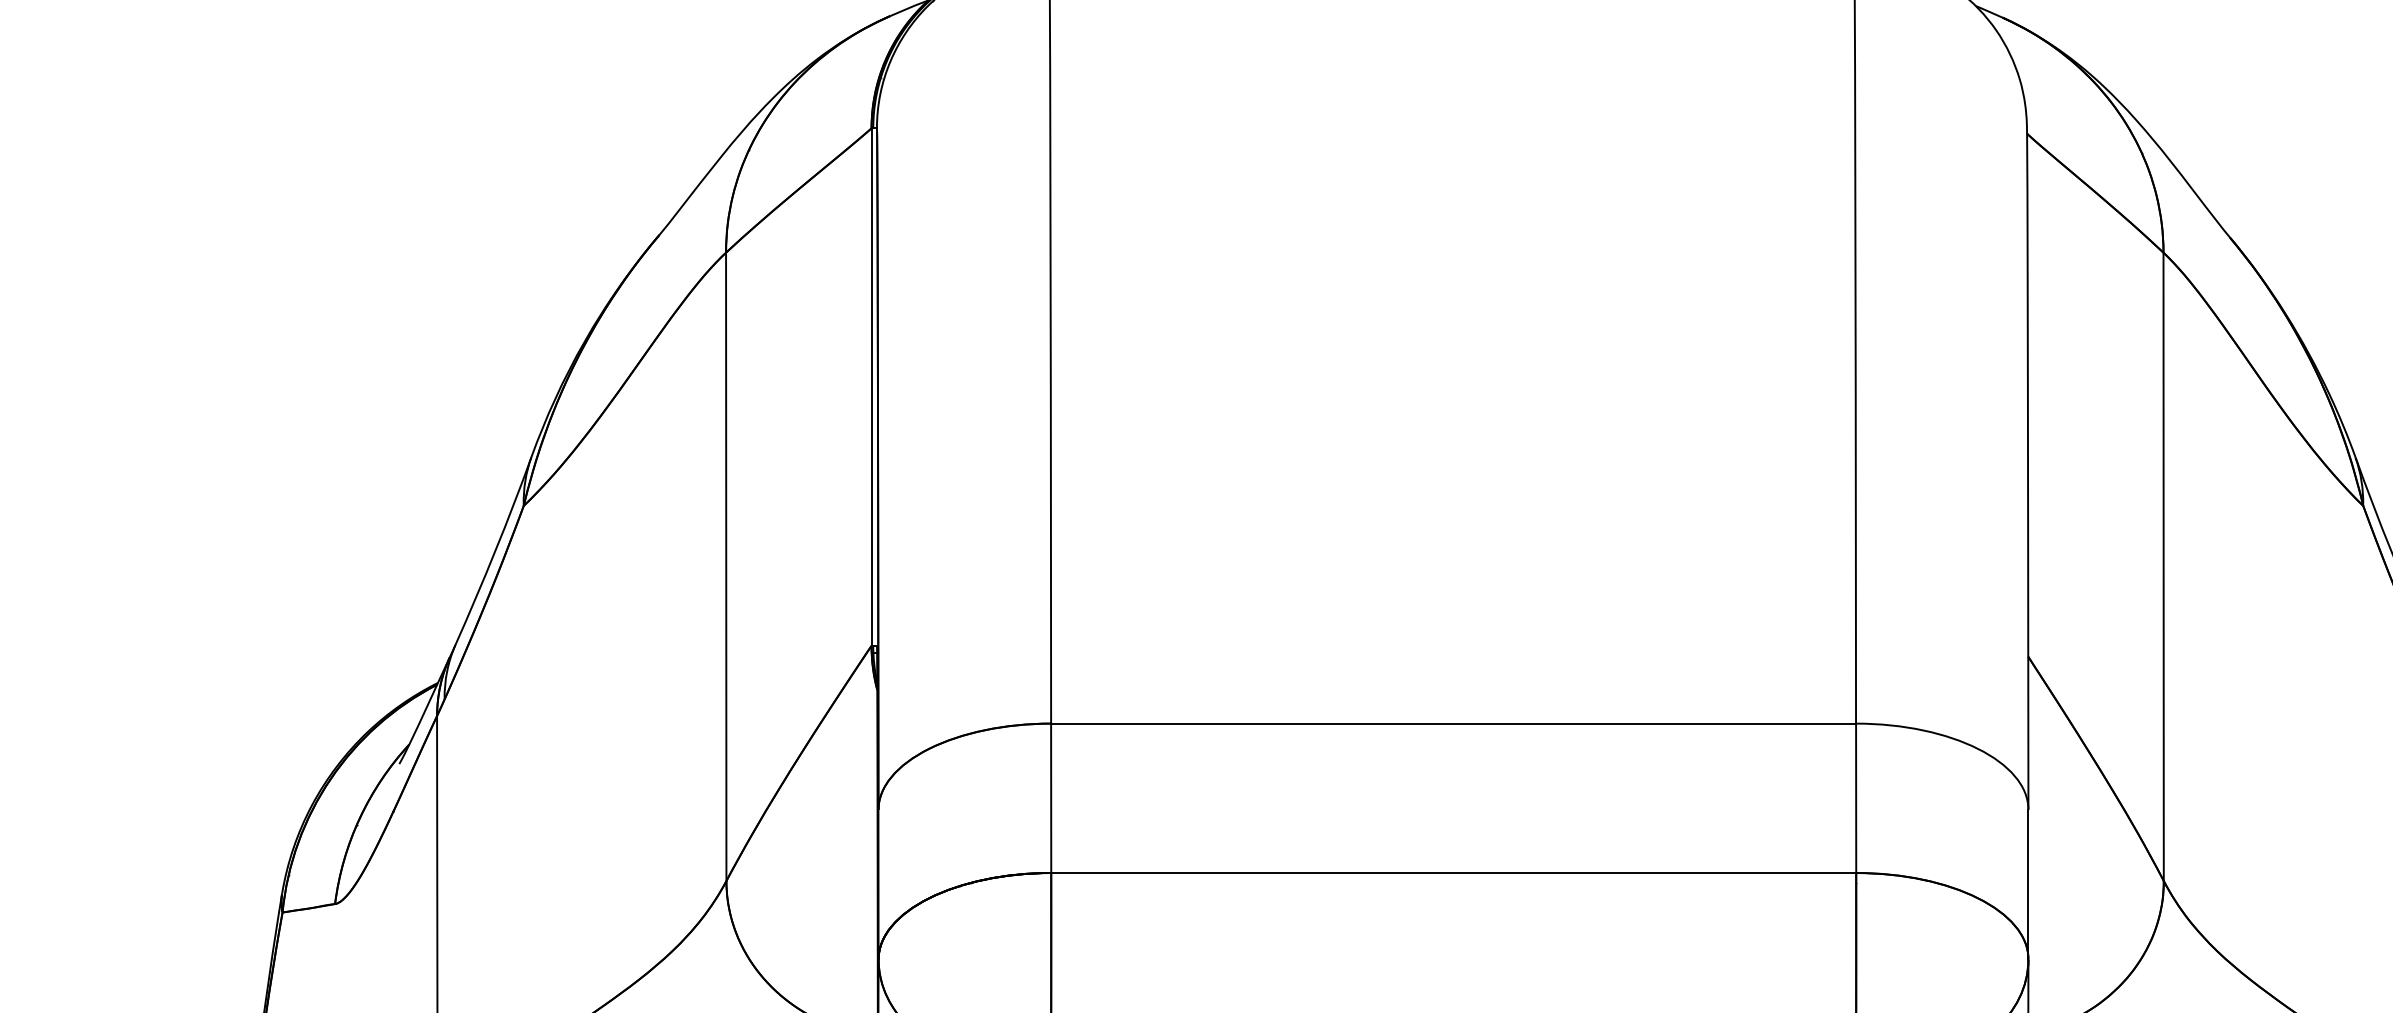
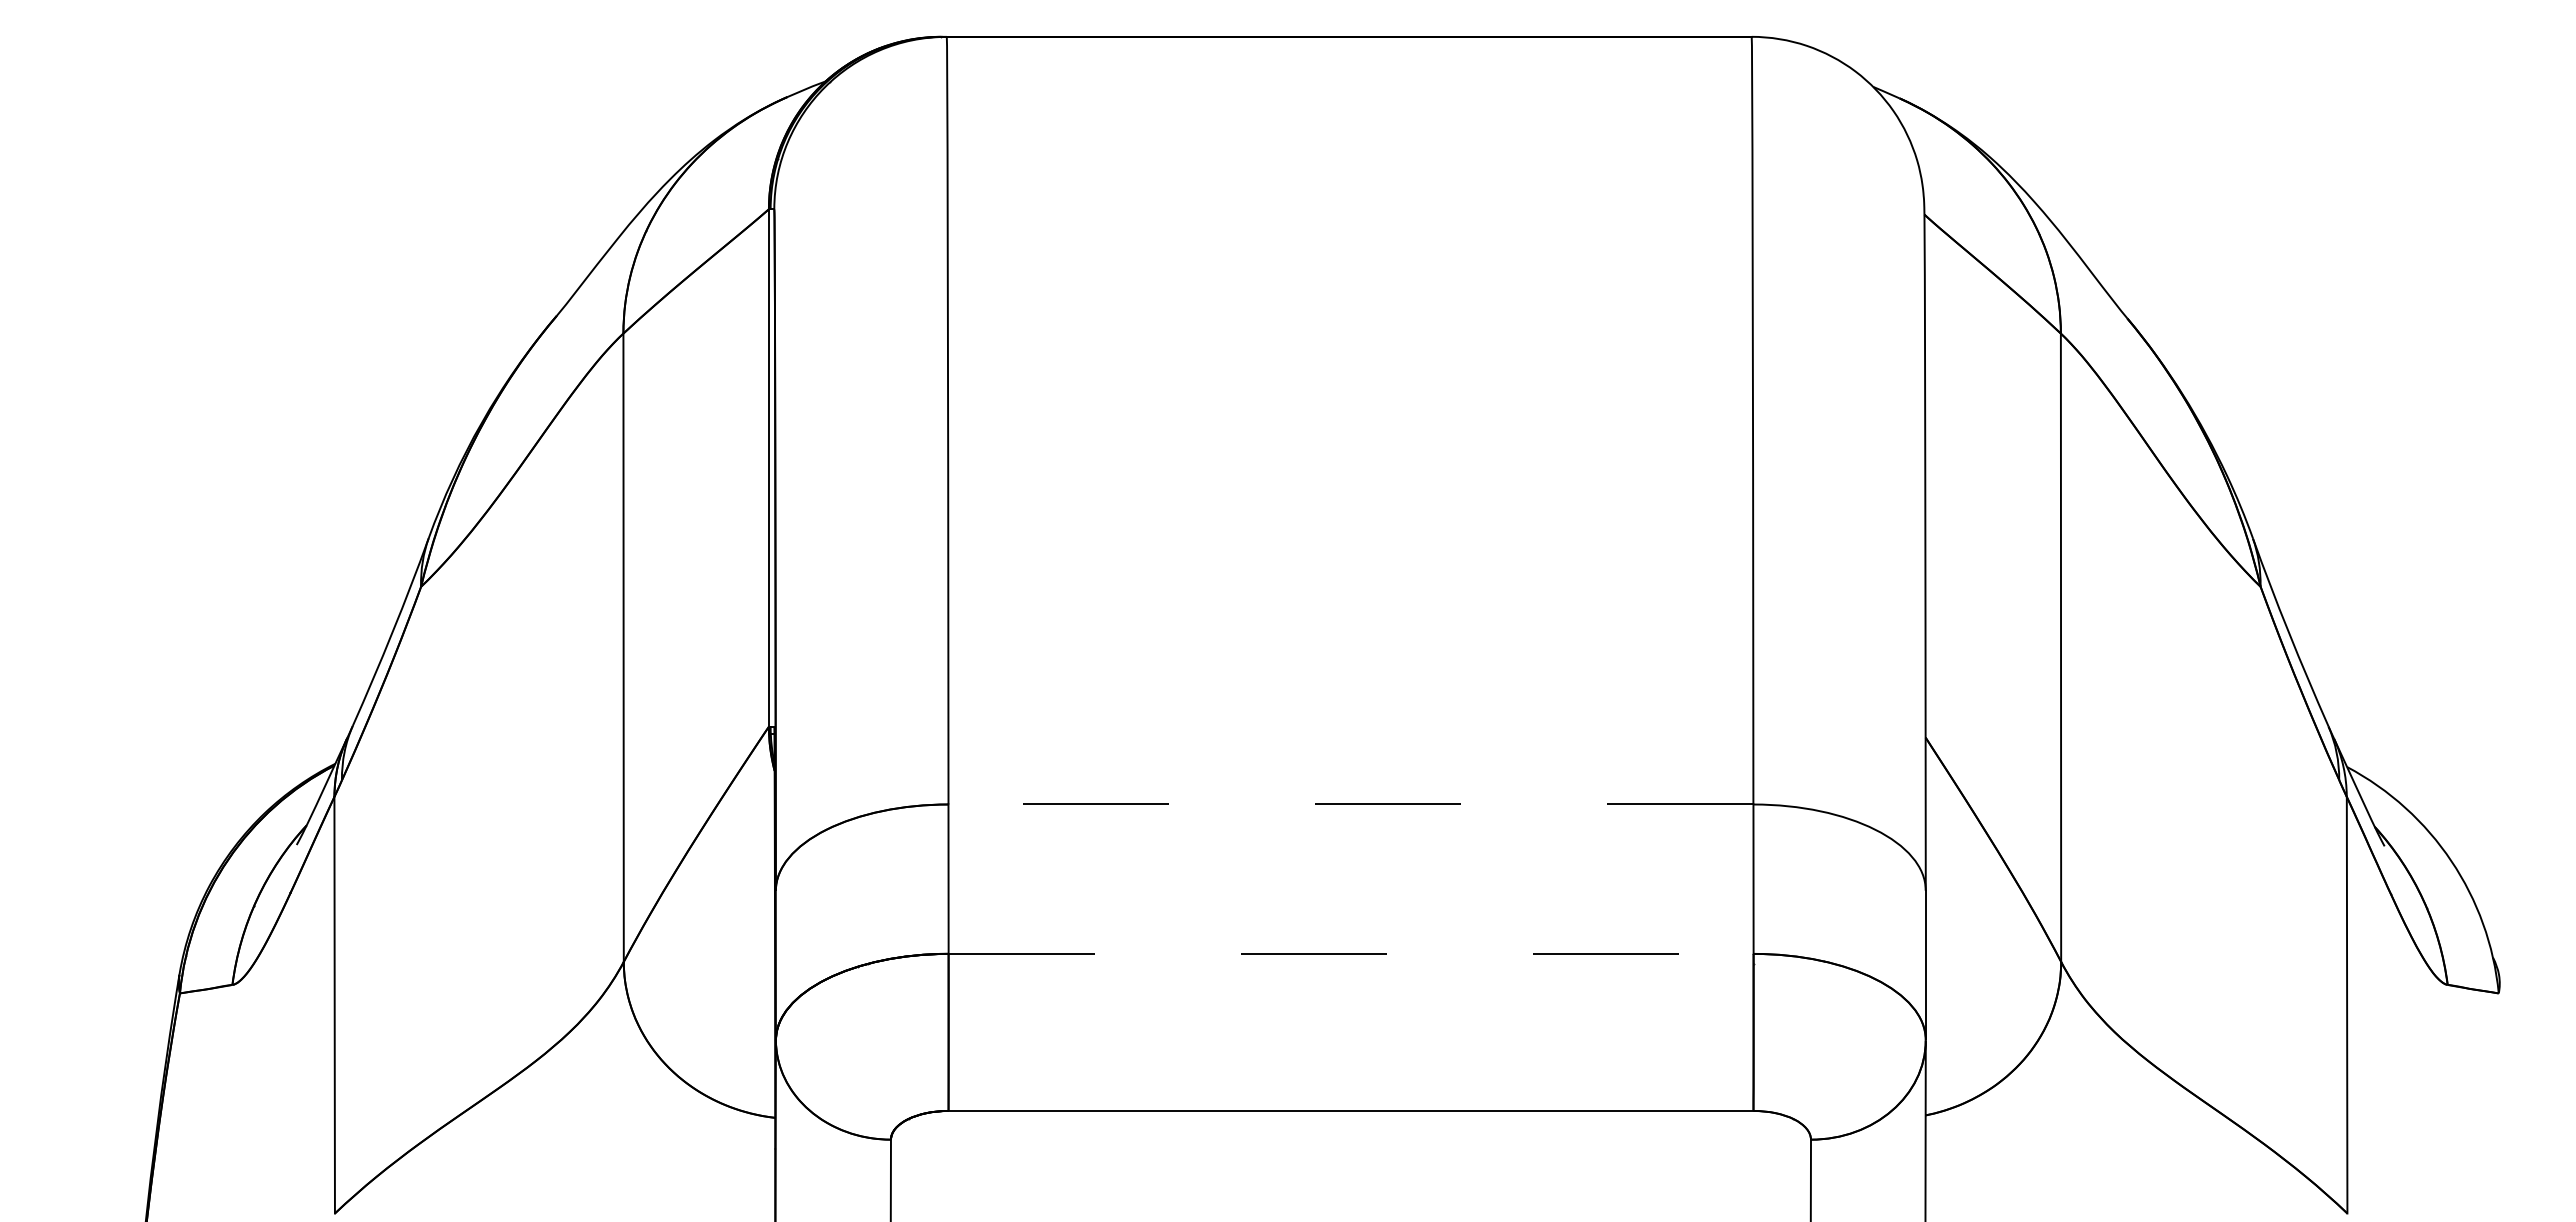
line: (1453, 723) -> (1350, 804), solid -> dashed
line: (1454, 872) -> (1351, 953), solid -> dashed

